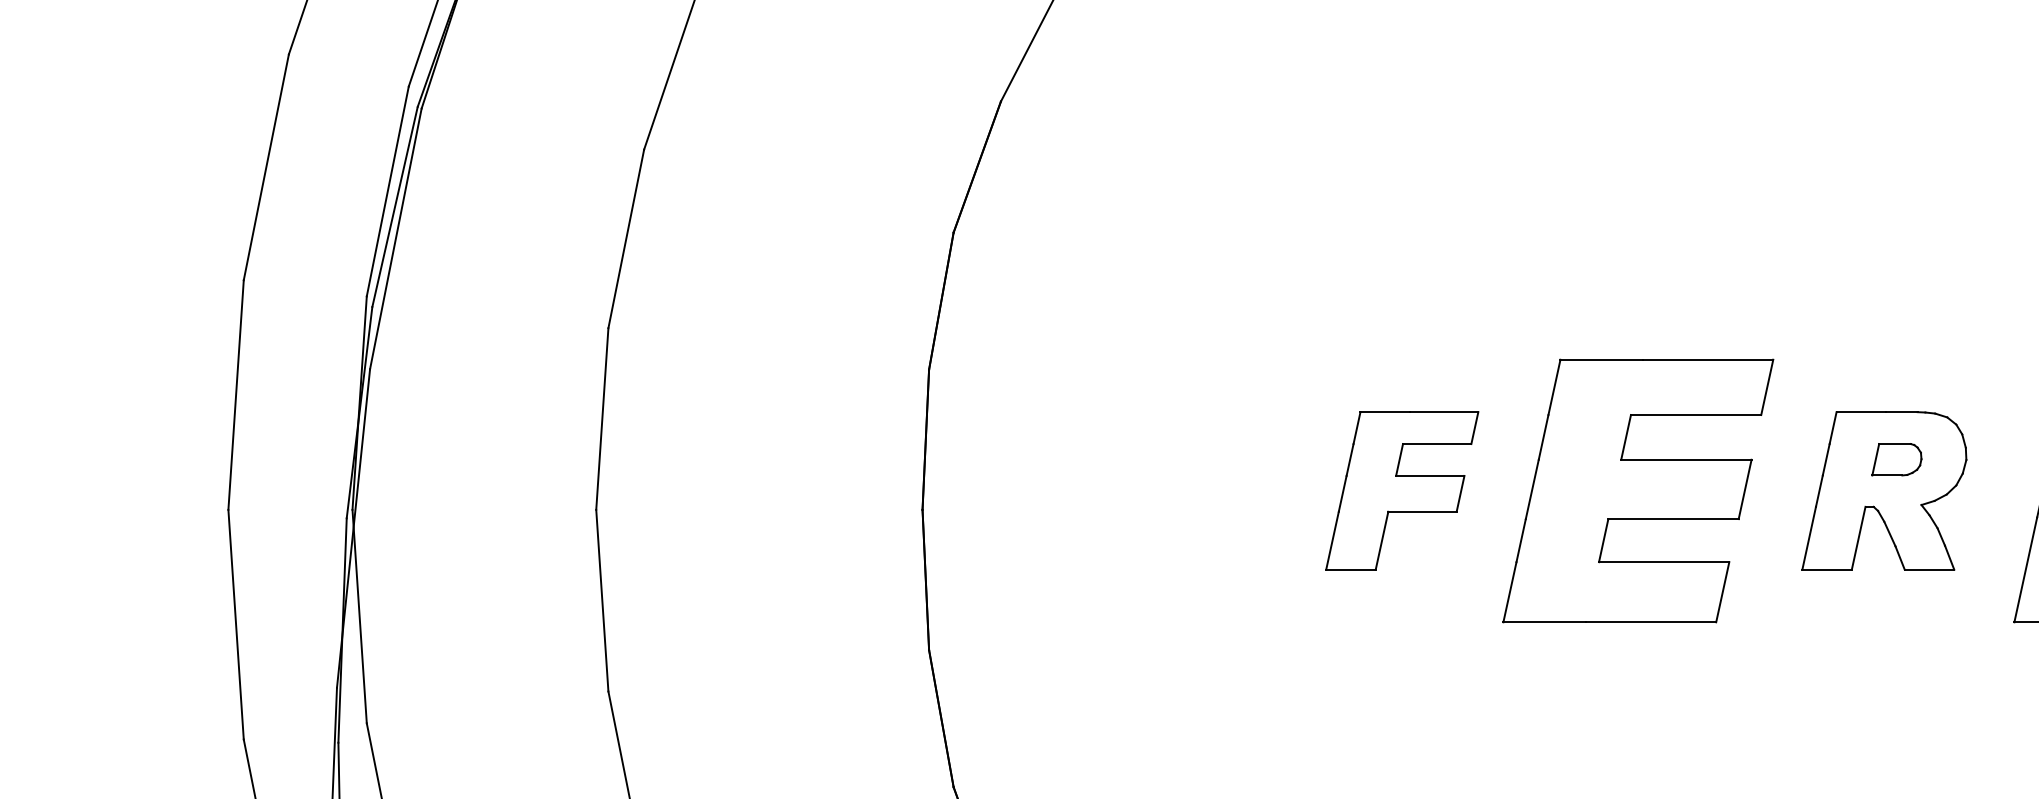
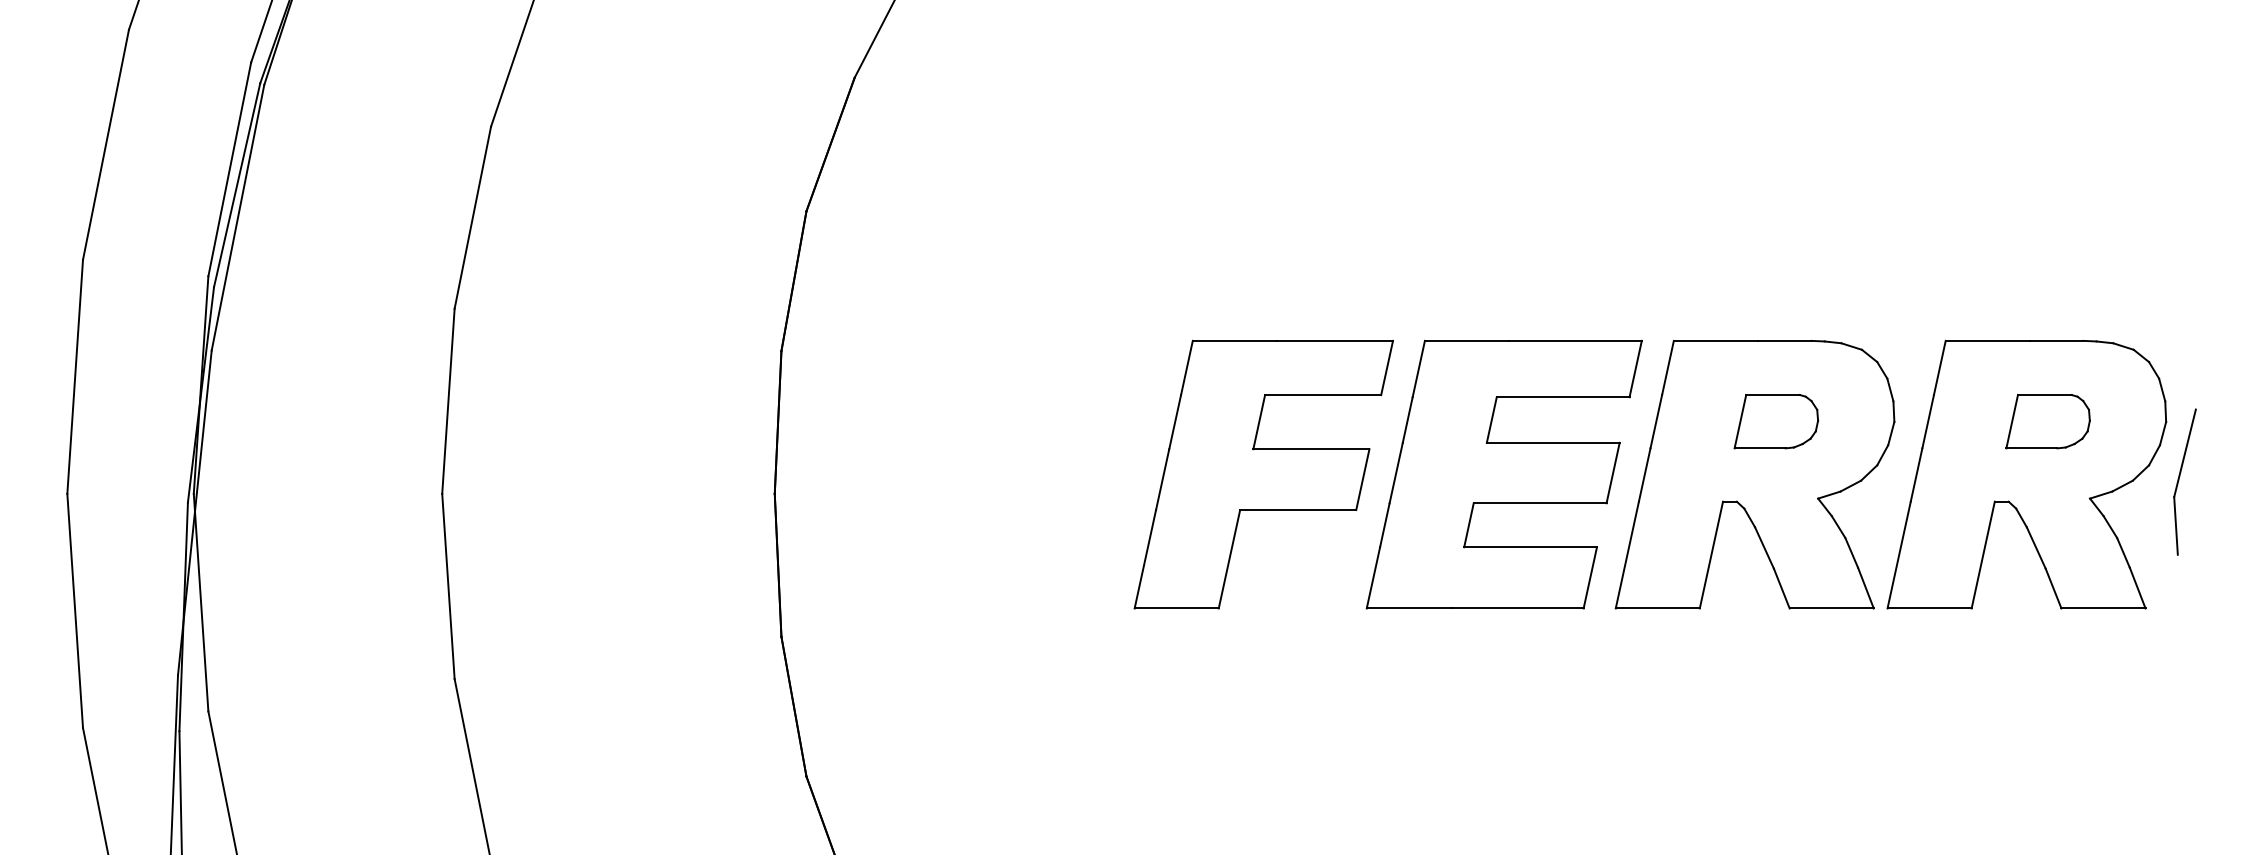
part: (1402, 490) -> (1263, 474), size x1.67
part: (1883, 490) -> (1754, 474), size x1.67

